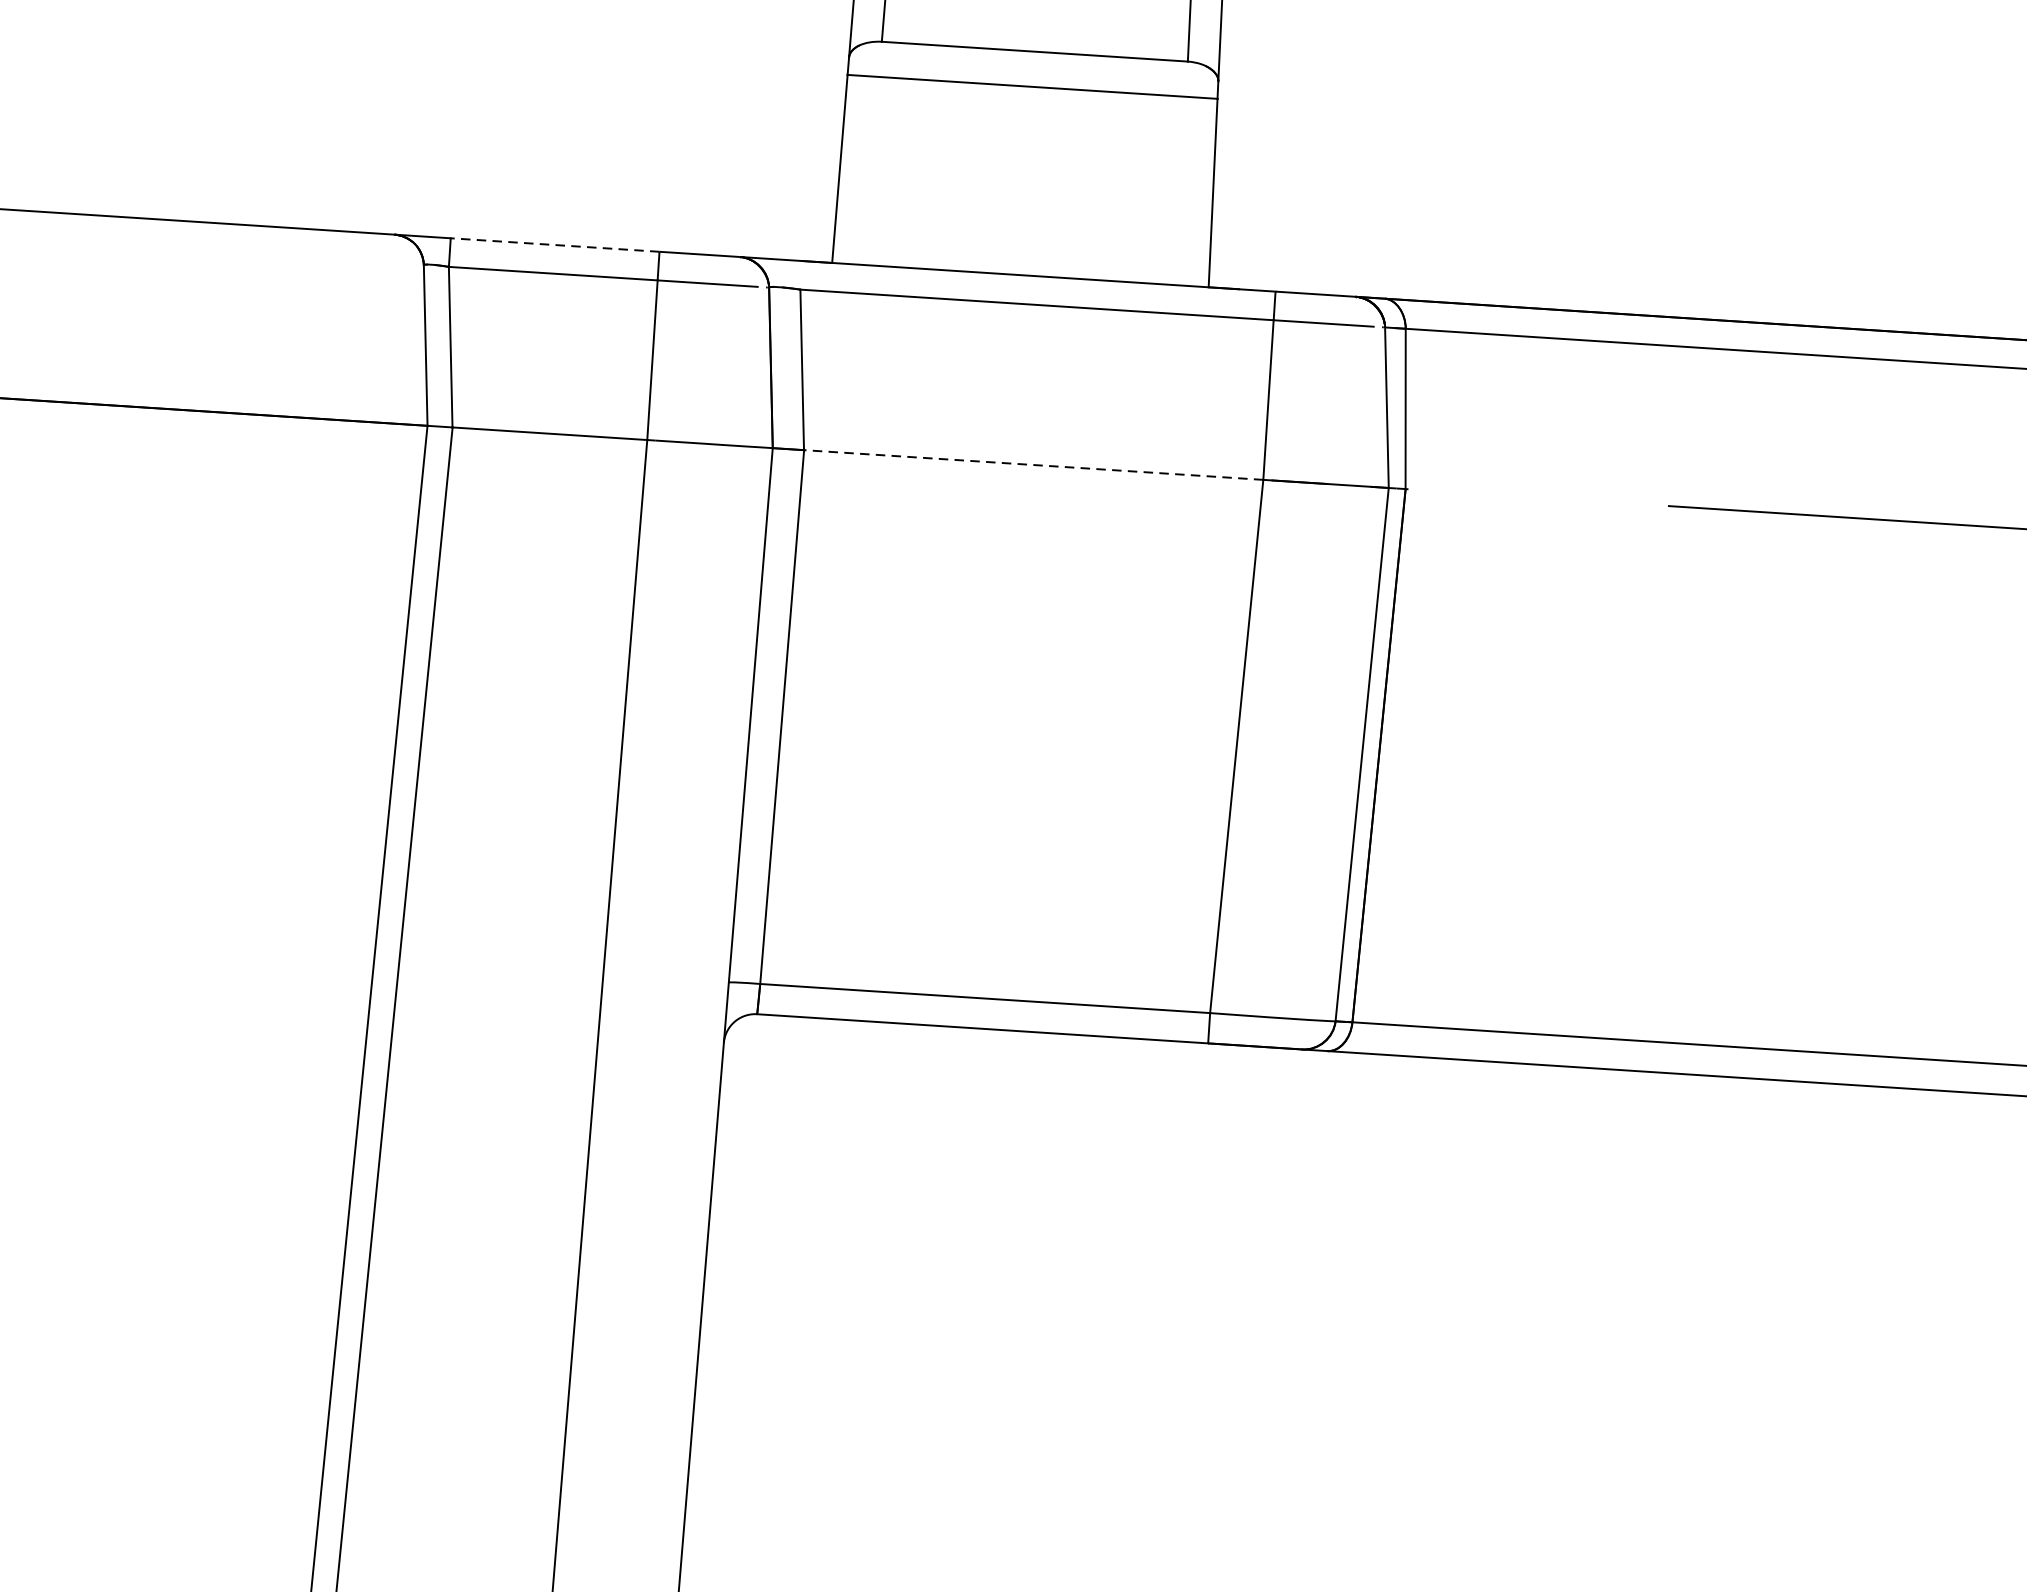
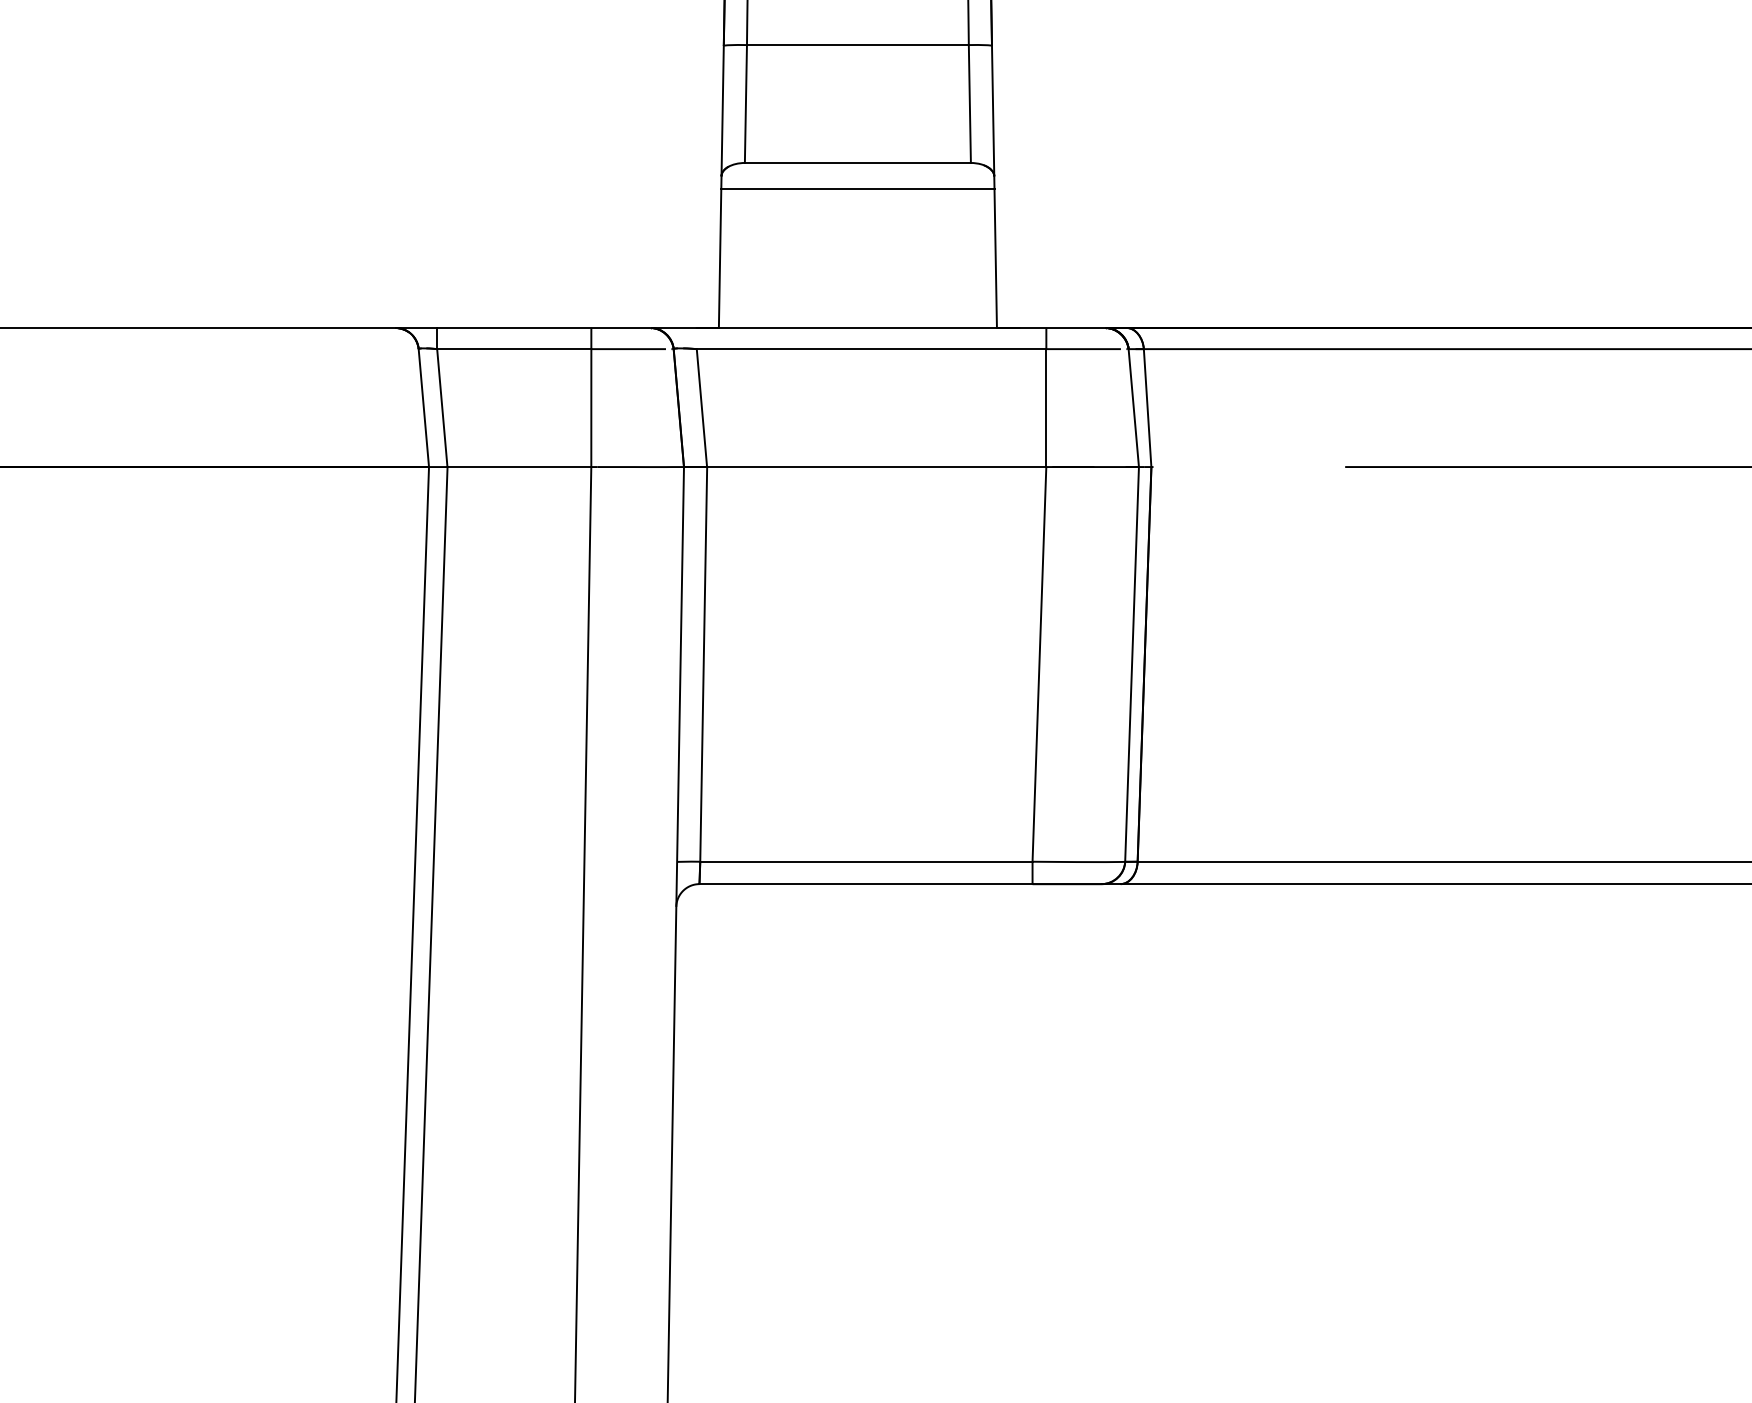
line: (554, 245) -> (513, 328), dashed -> solid
line: (1033, 465) -> (876, 467), dashed -> solid

